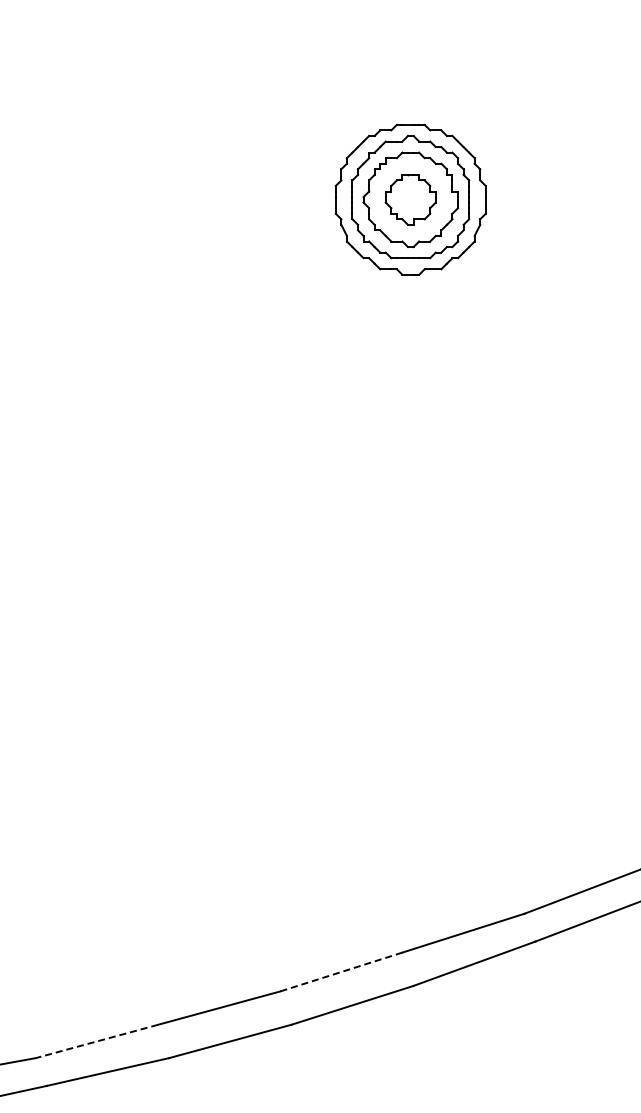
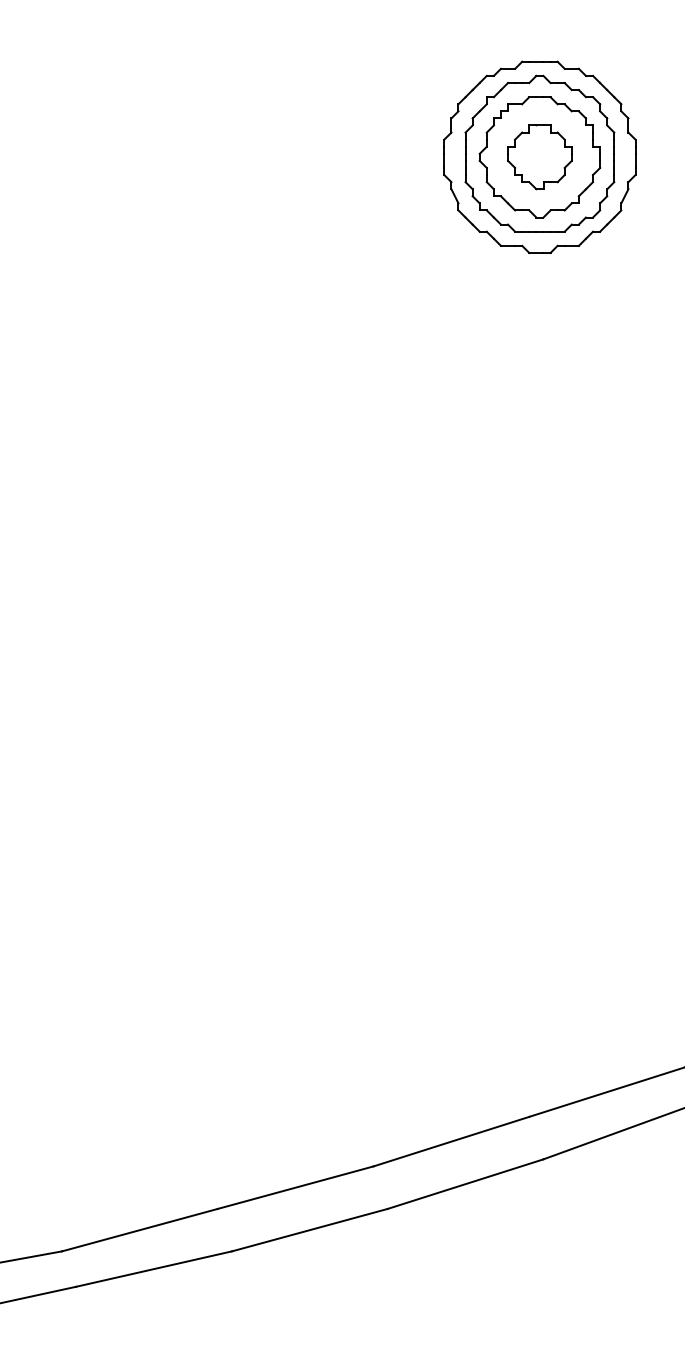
line: (340, 972) -> (450, 1142), dashed -> solid
line: (96, 1041) -> (139, 1230), dashed -> solid

